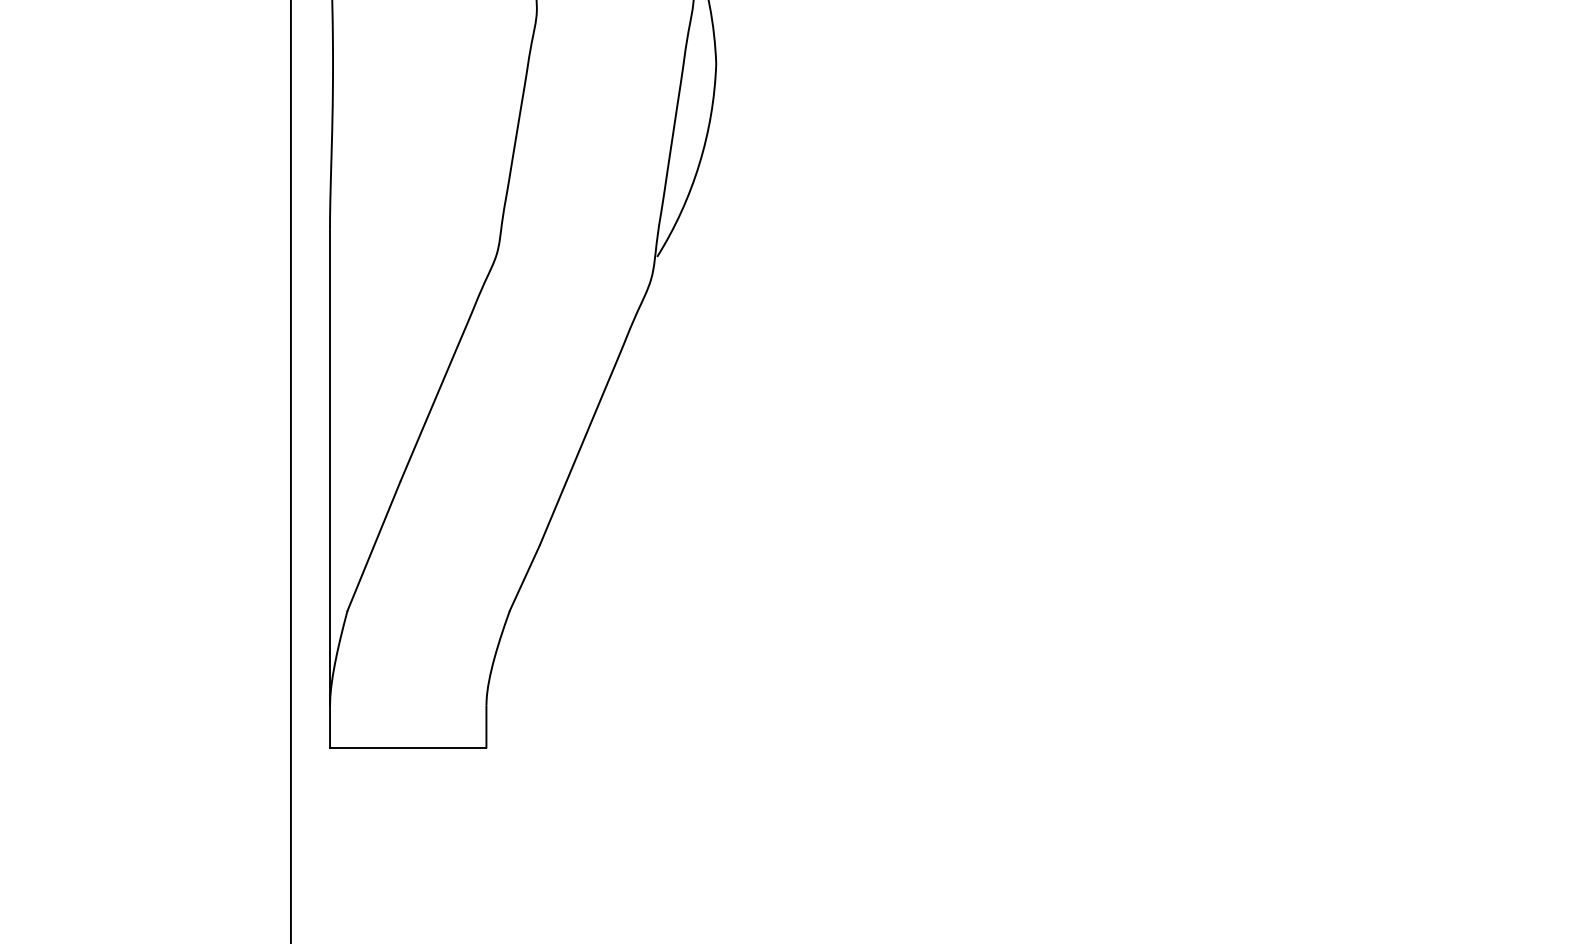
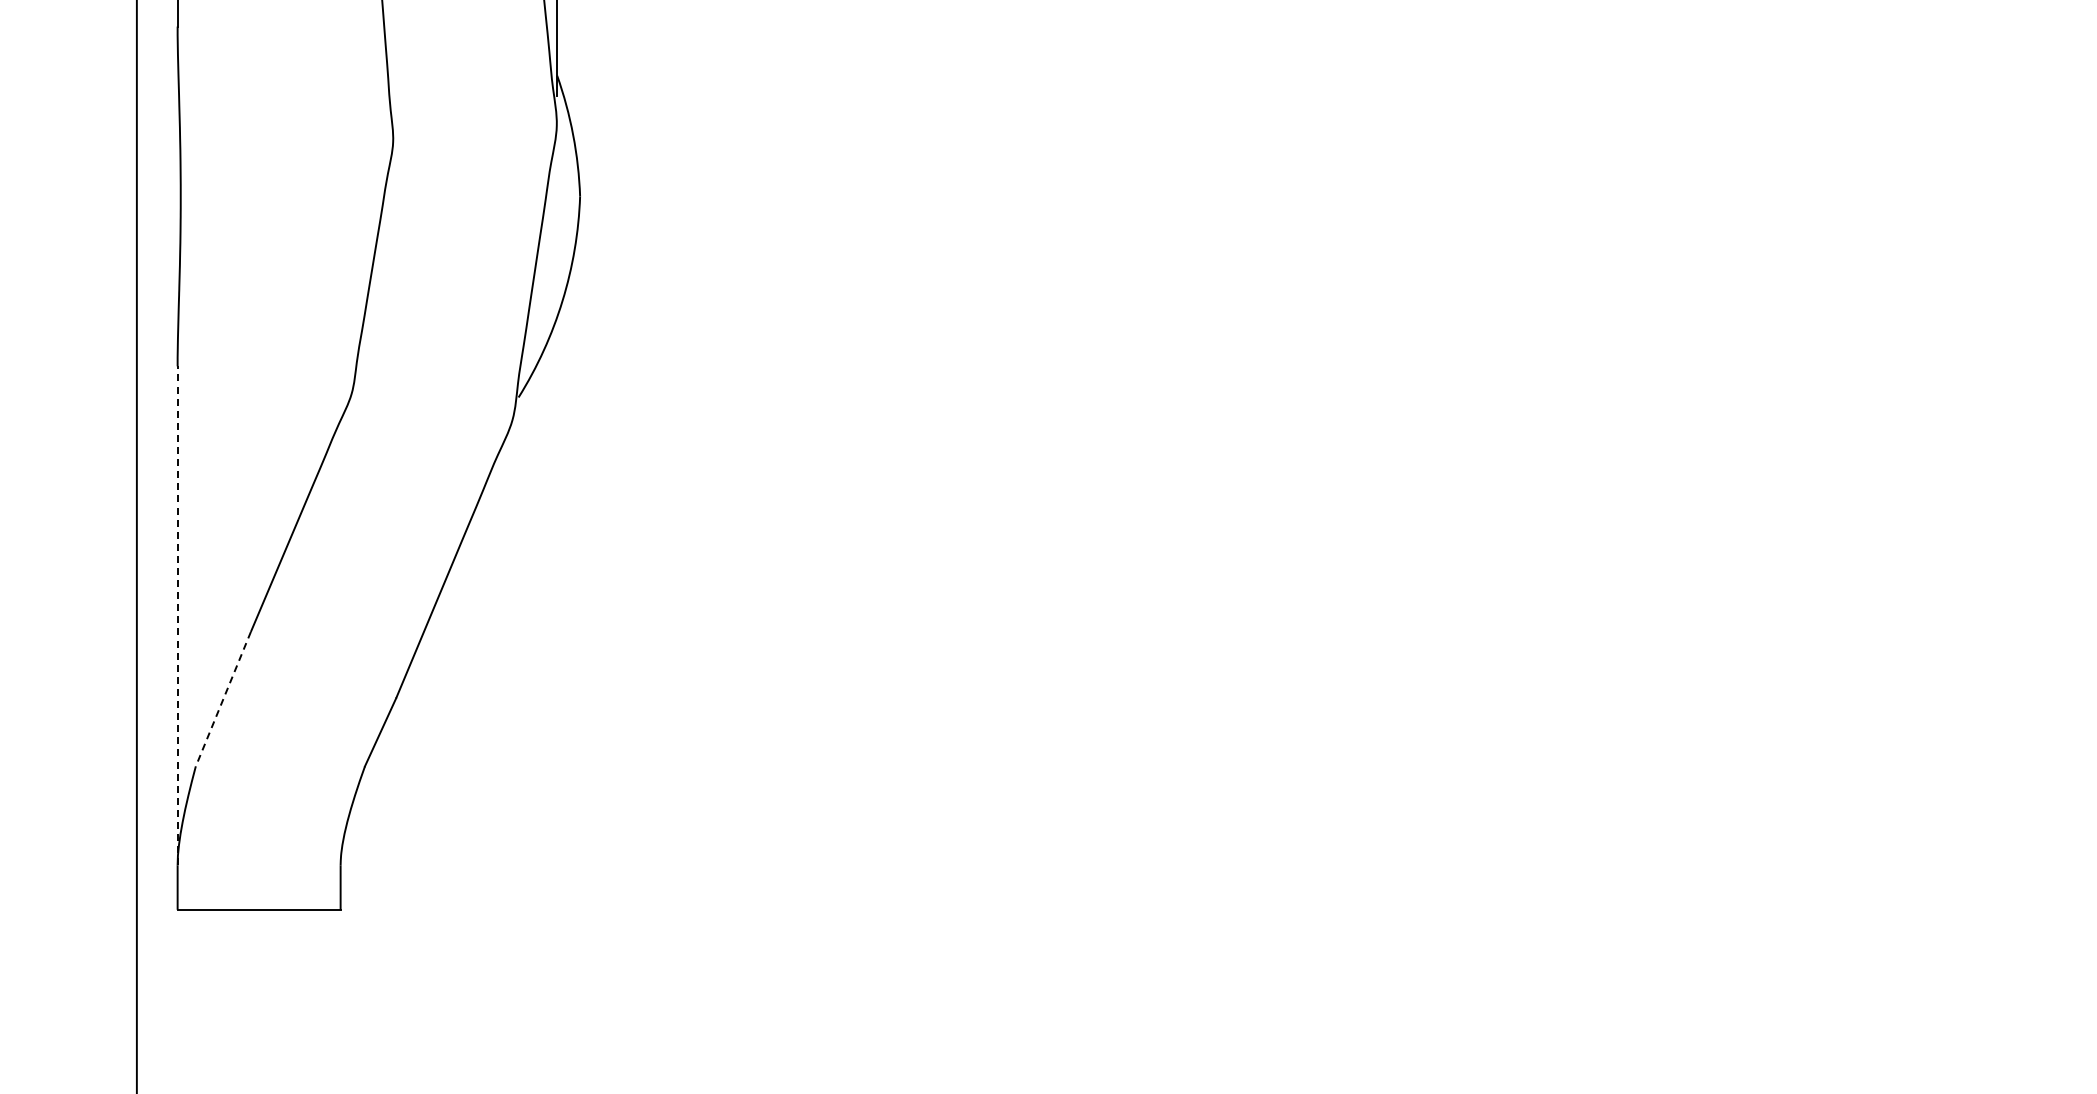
line: (329, 466) -> (177, 615), solid -> dashed
line: (374, 546) -> (223, 699), solid -> dashed

